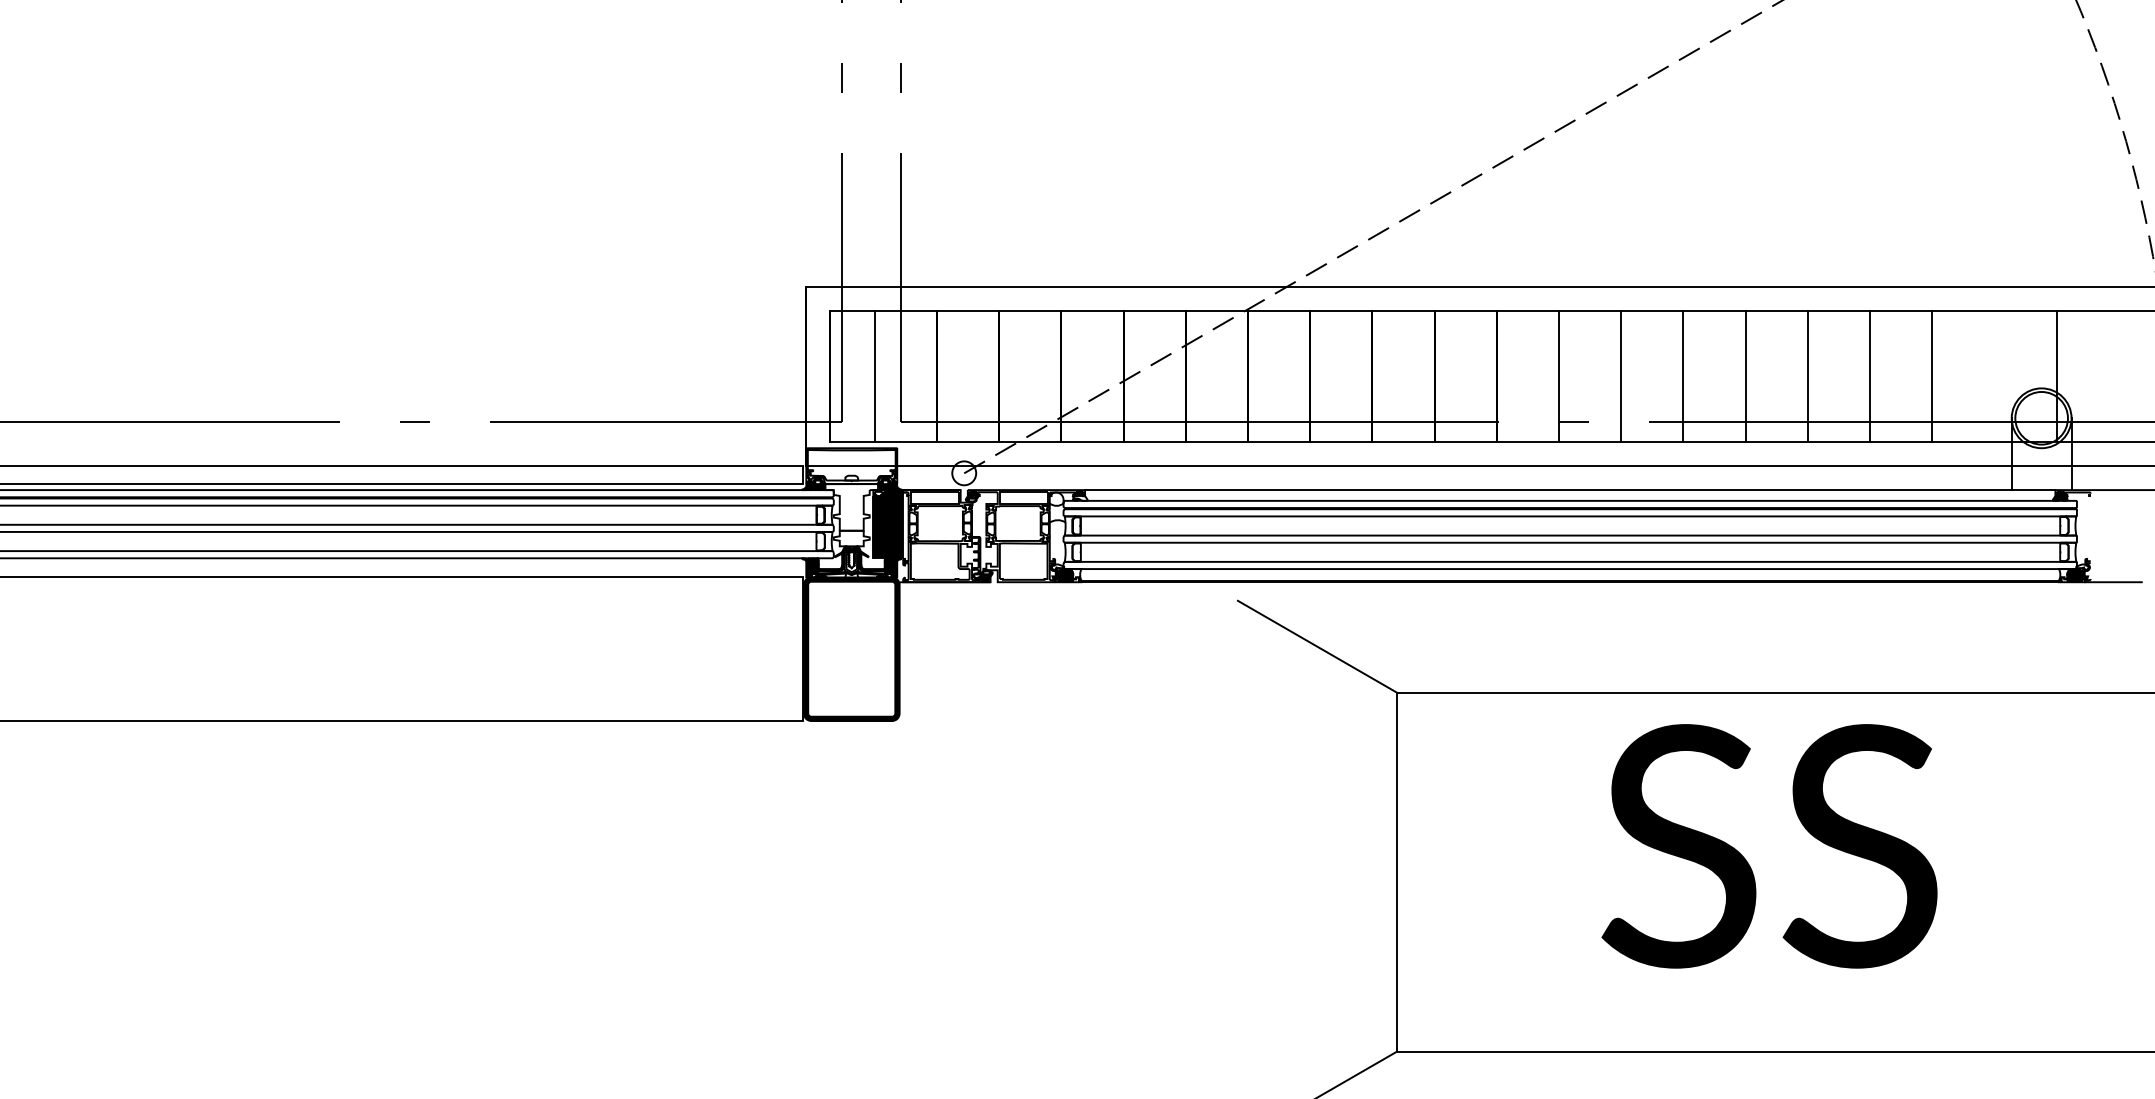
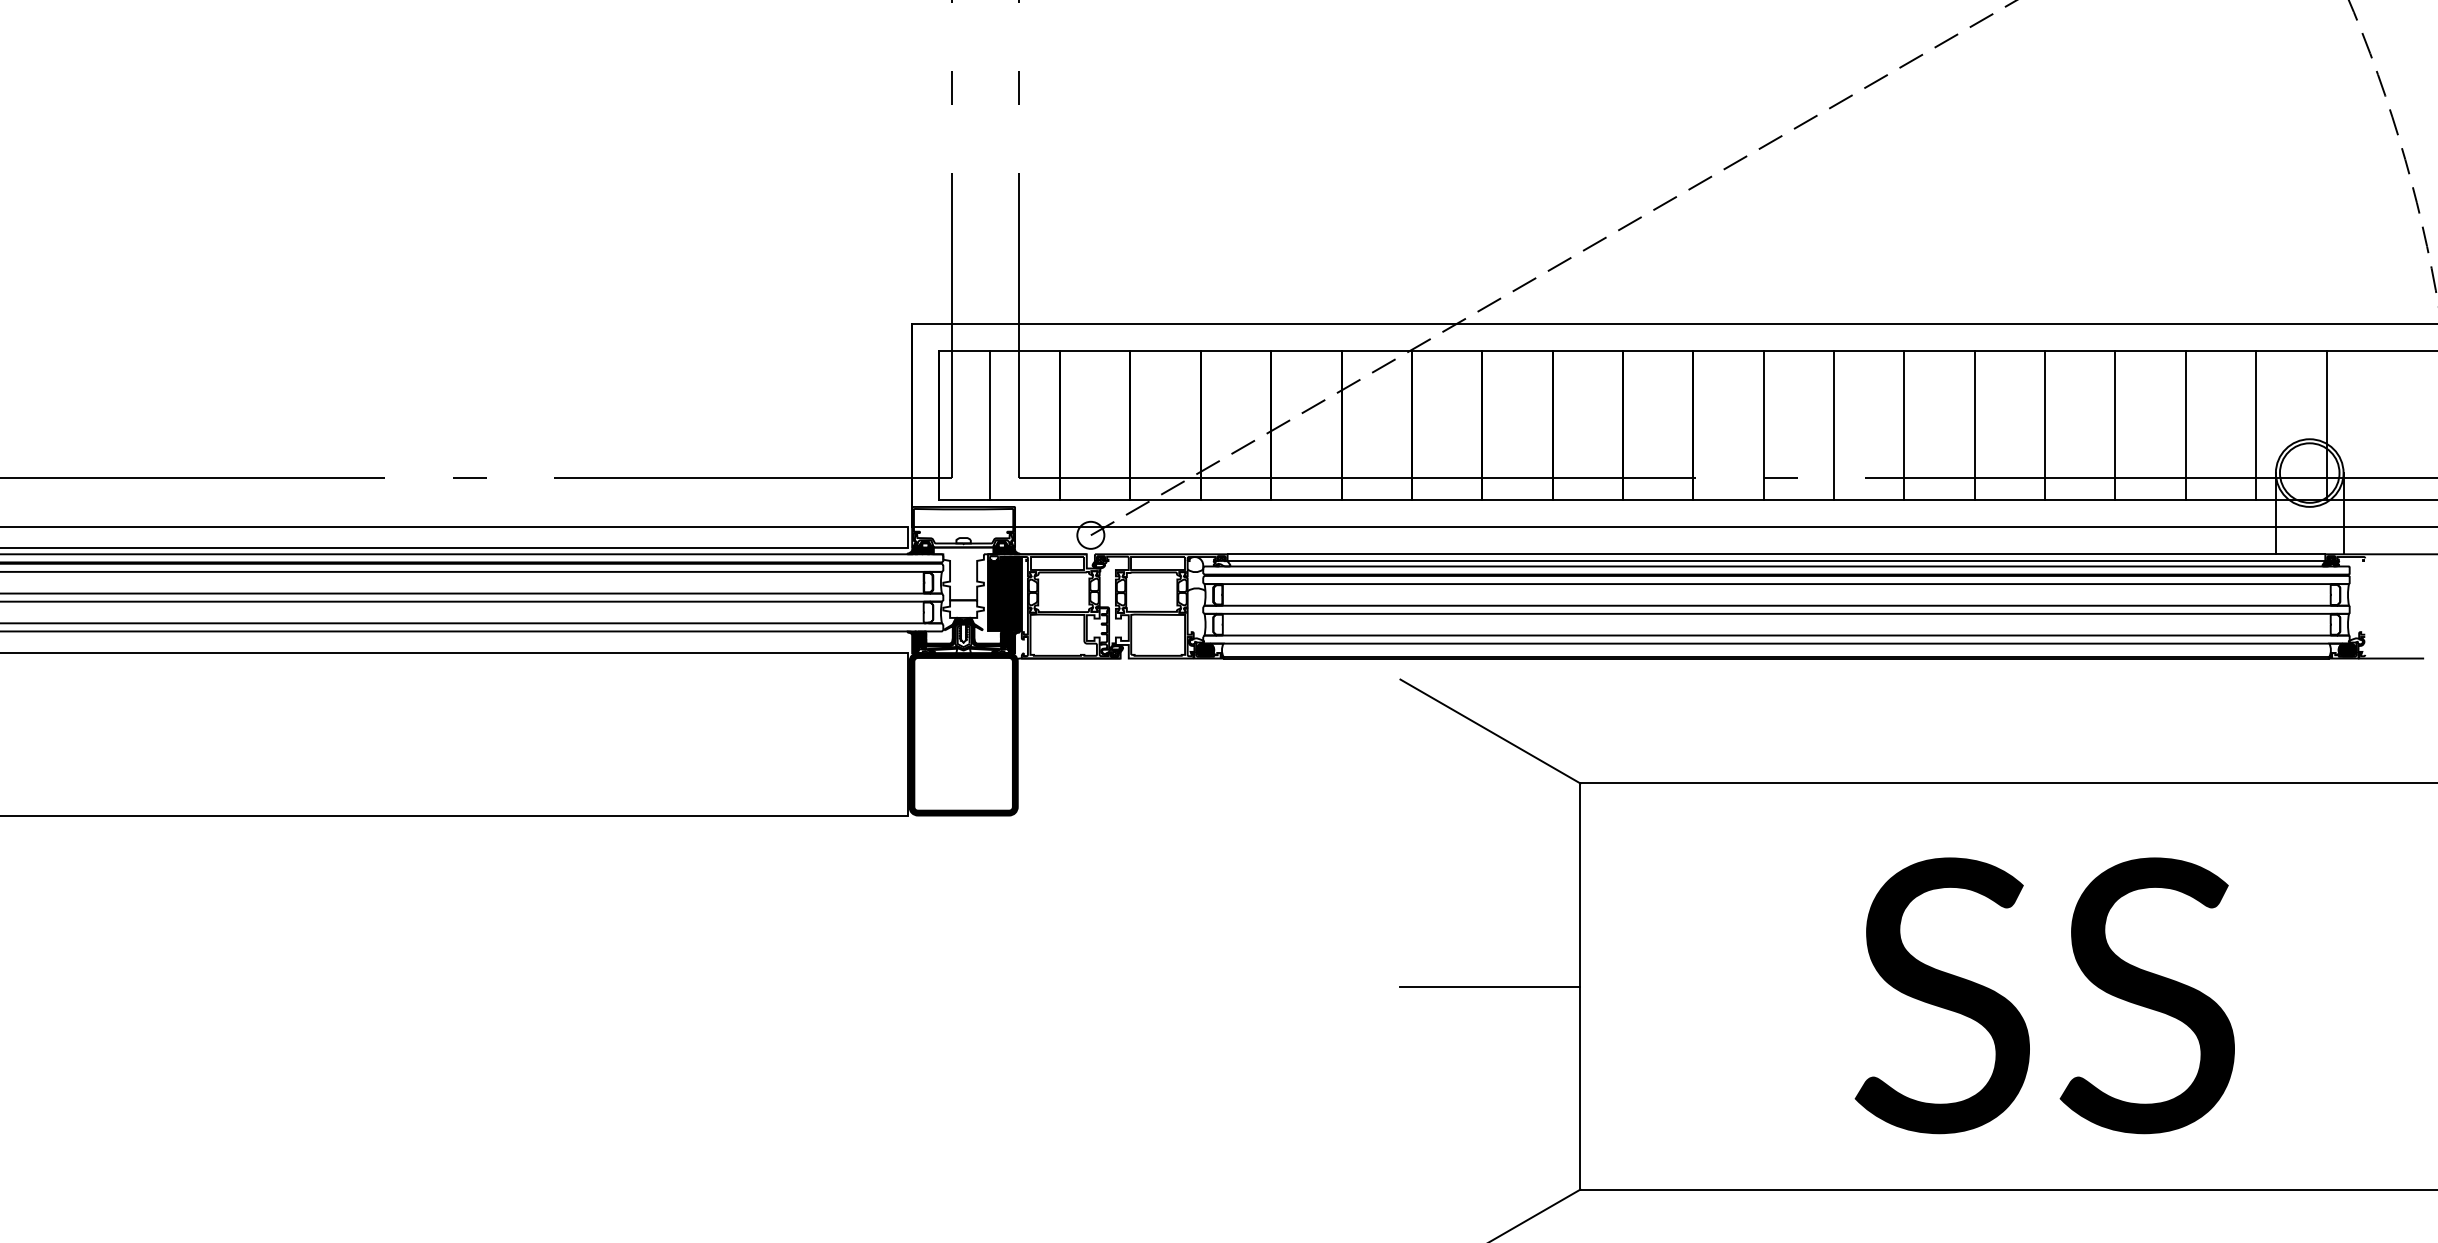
line: (1994, 376) -> (2256, 425), added
line: (1570, 496) -> (1776, 561), added
text: (1769, 846) -> (2044, 995), moved
line: (1317, 872) -> (1490, 986), added

